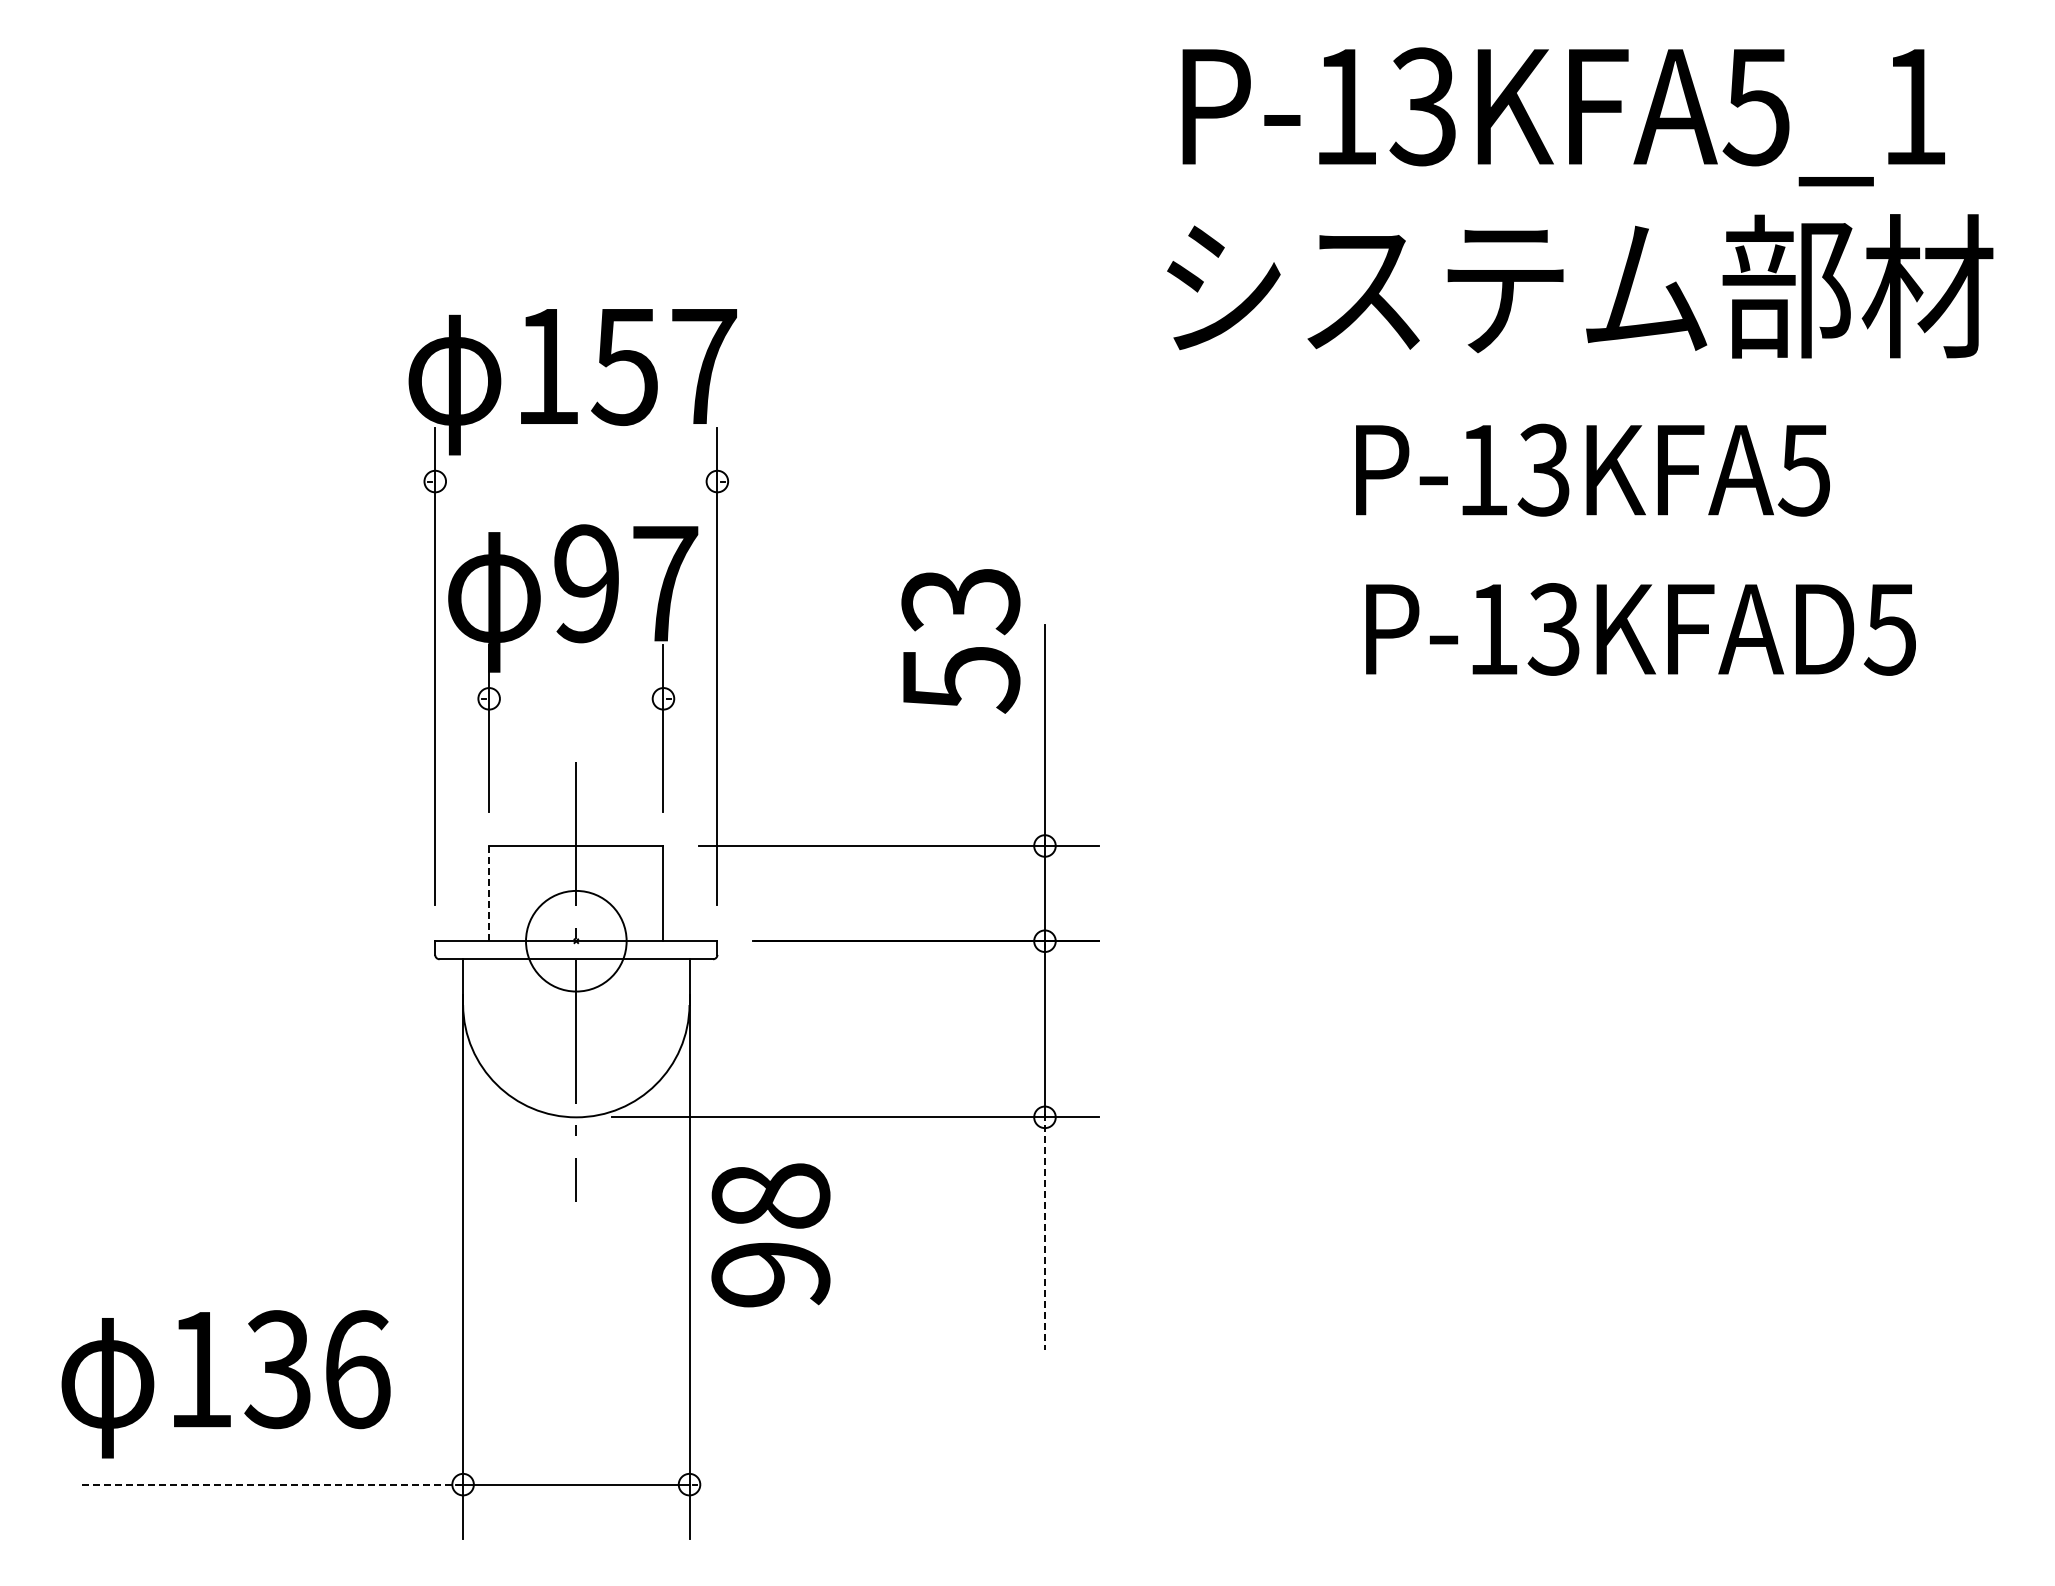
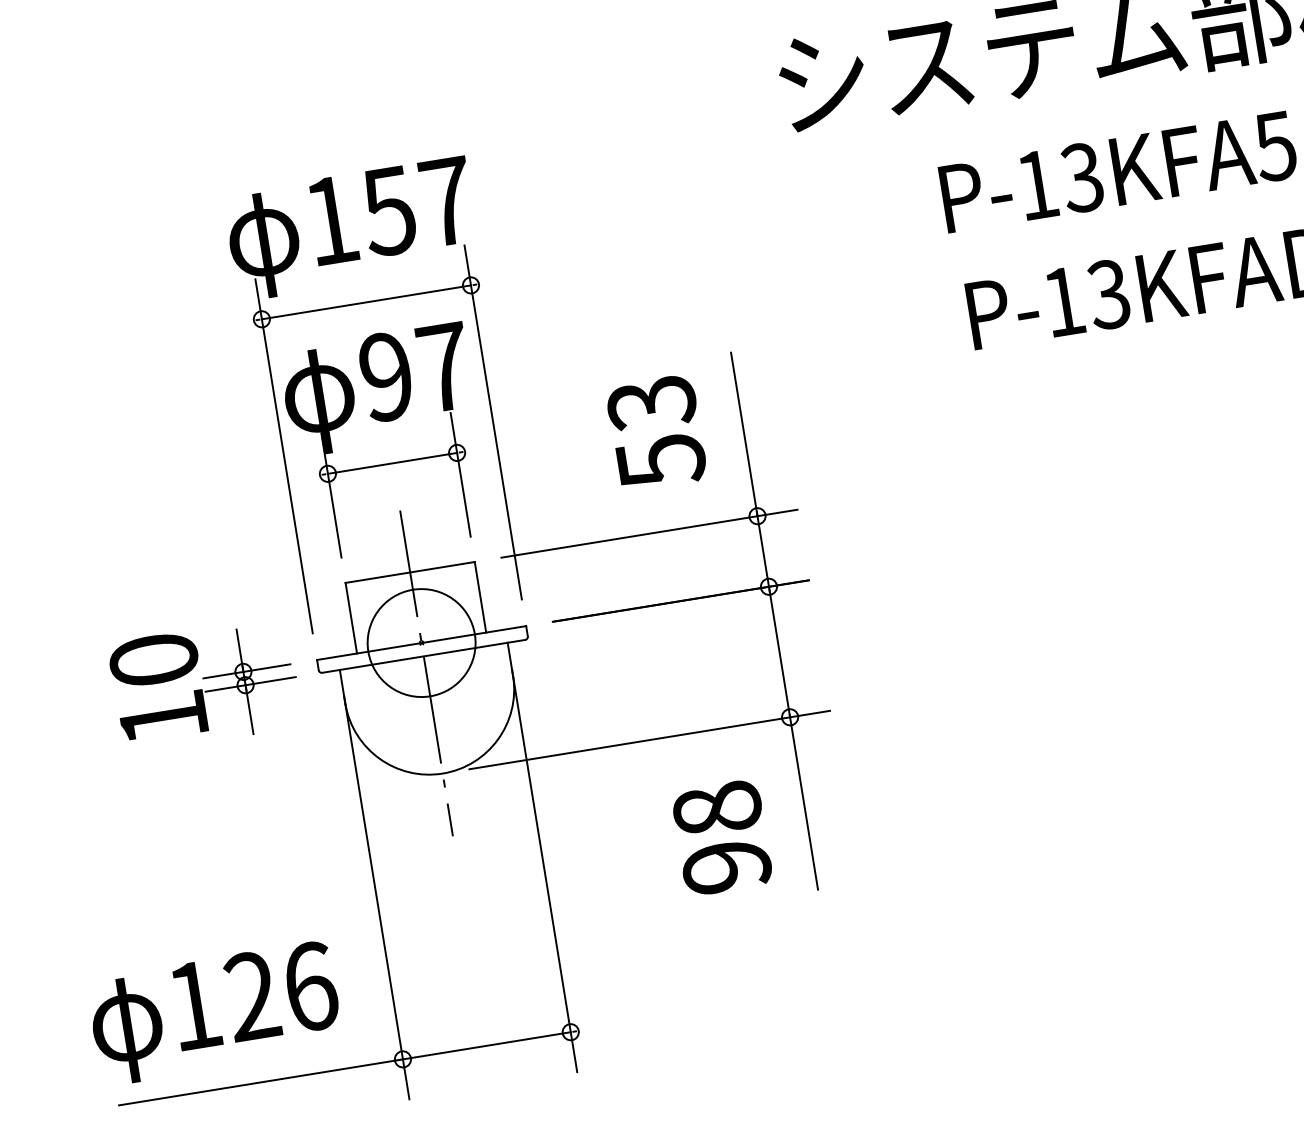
line: (576, 481) -> (366, 302), added
text: (960, 641) -> (656, 433), moved
line: (576, 698) -> (392, 463), added
line: (489, 893) -> (351, 618), dashed -> solid
circle: (576, 941) -> (421, 643), size x1.43
part: (278, 955) -> (202, 689), added
line: (1044, 1232) -> (803, 802), dashed -> solid
text: (770, 1235) -> (721, 838), moved
text: (277, 1369) -> (251, 996), 136 -> 126
line: (271, 1484) -> (260, 1082), dashed -> solid

